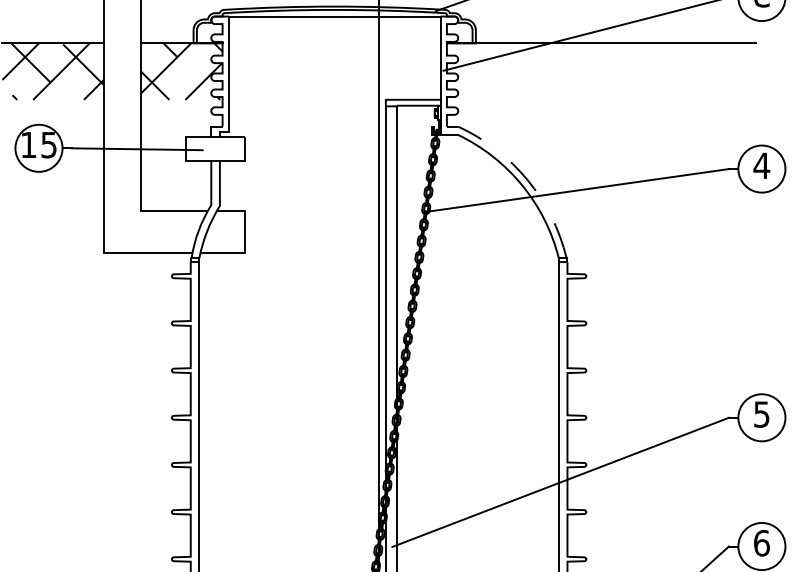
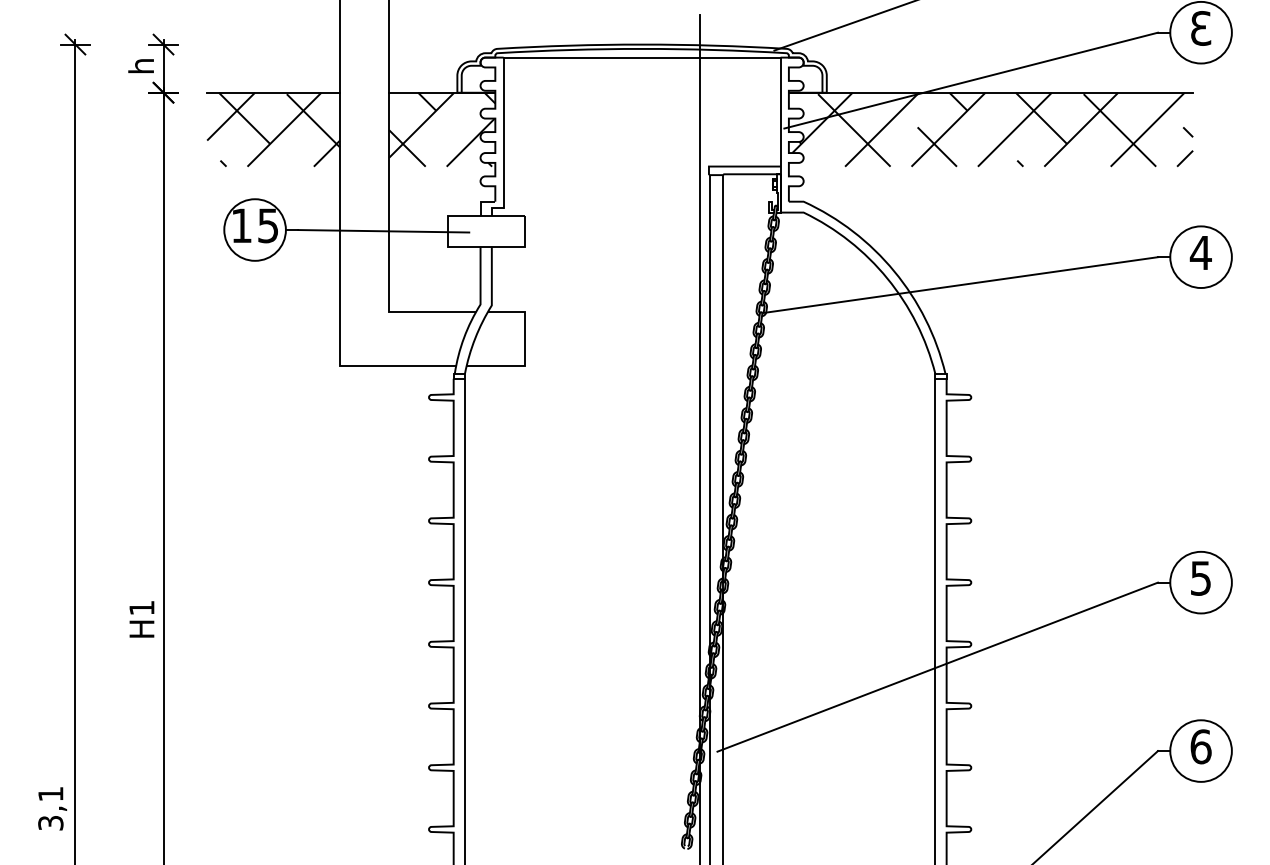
hatch: (600, 71) -> (990, 129), added
line: (523, 176) -> (889, 266), dashed -> solid

